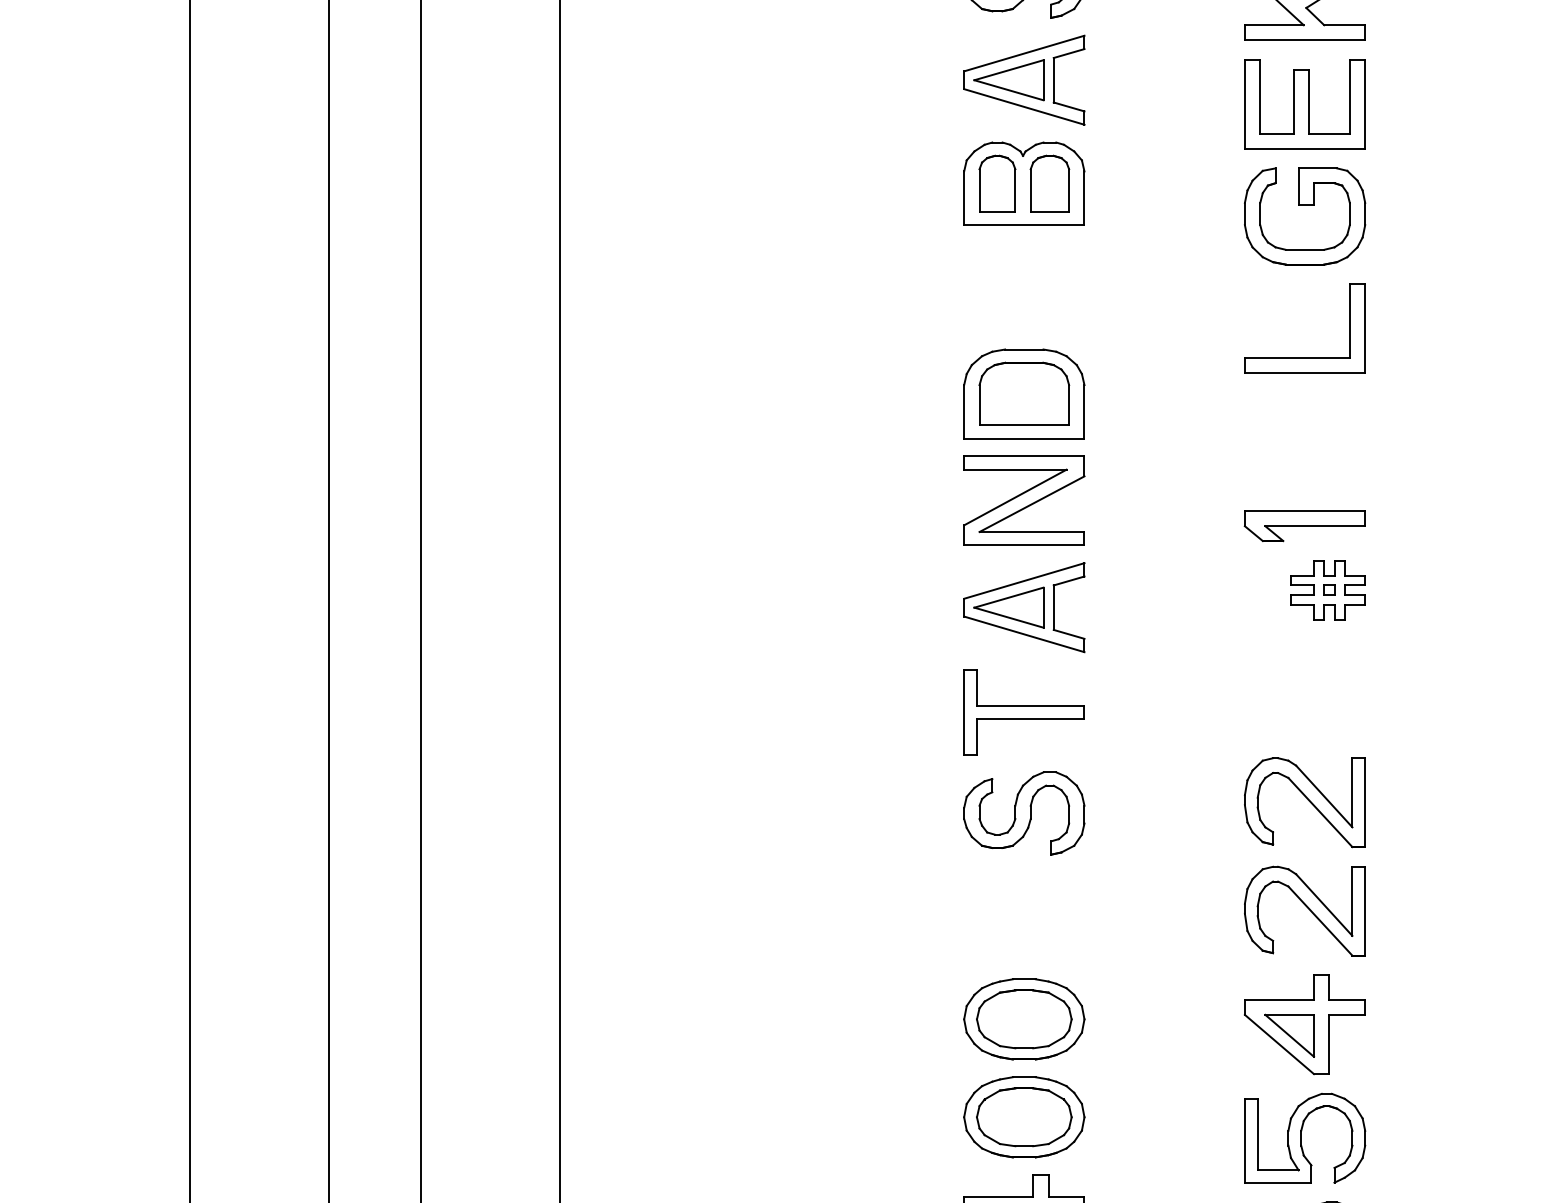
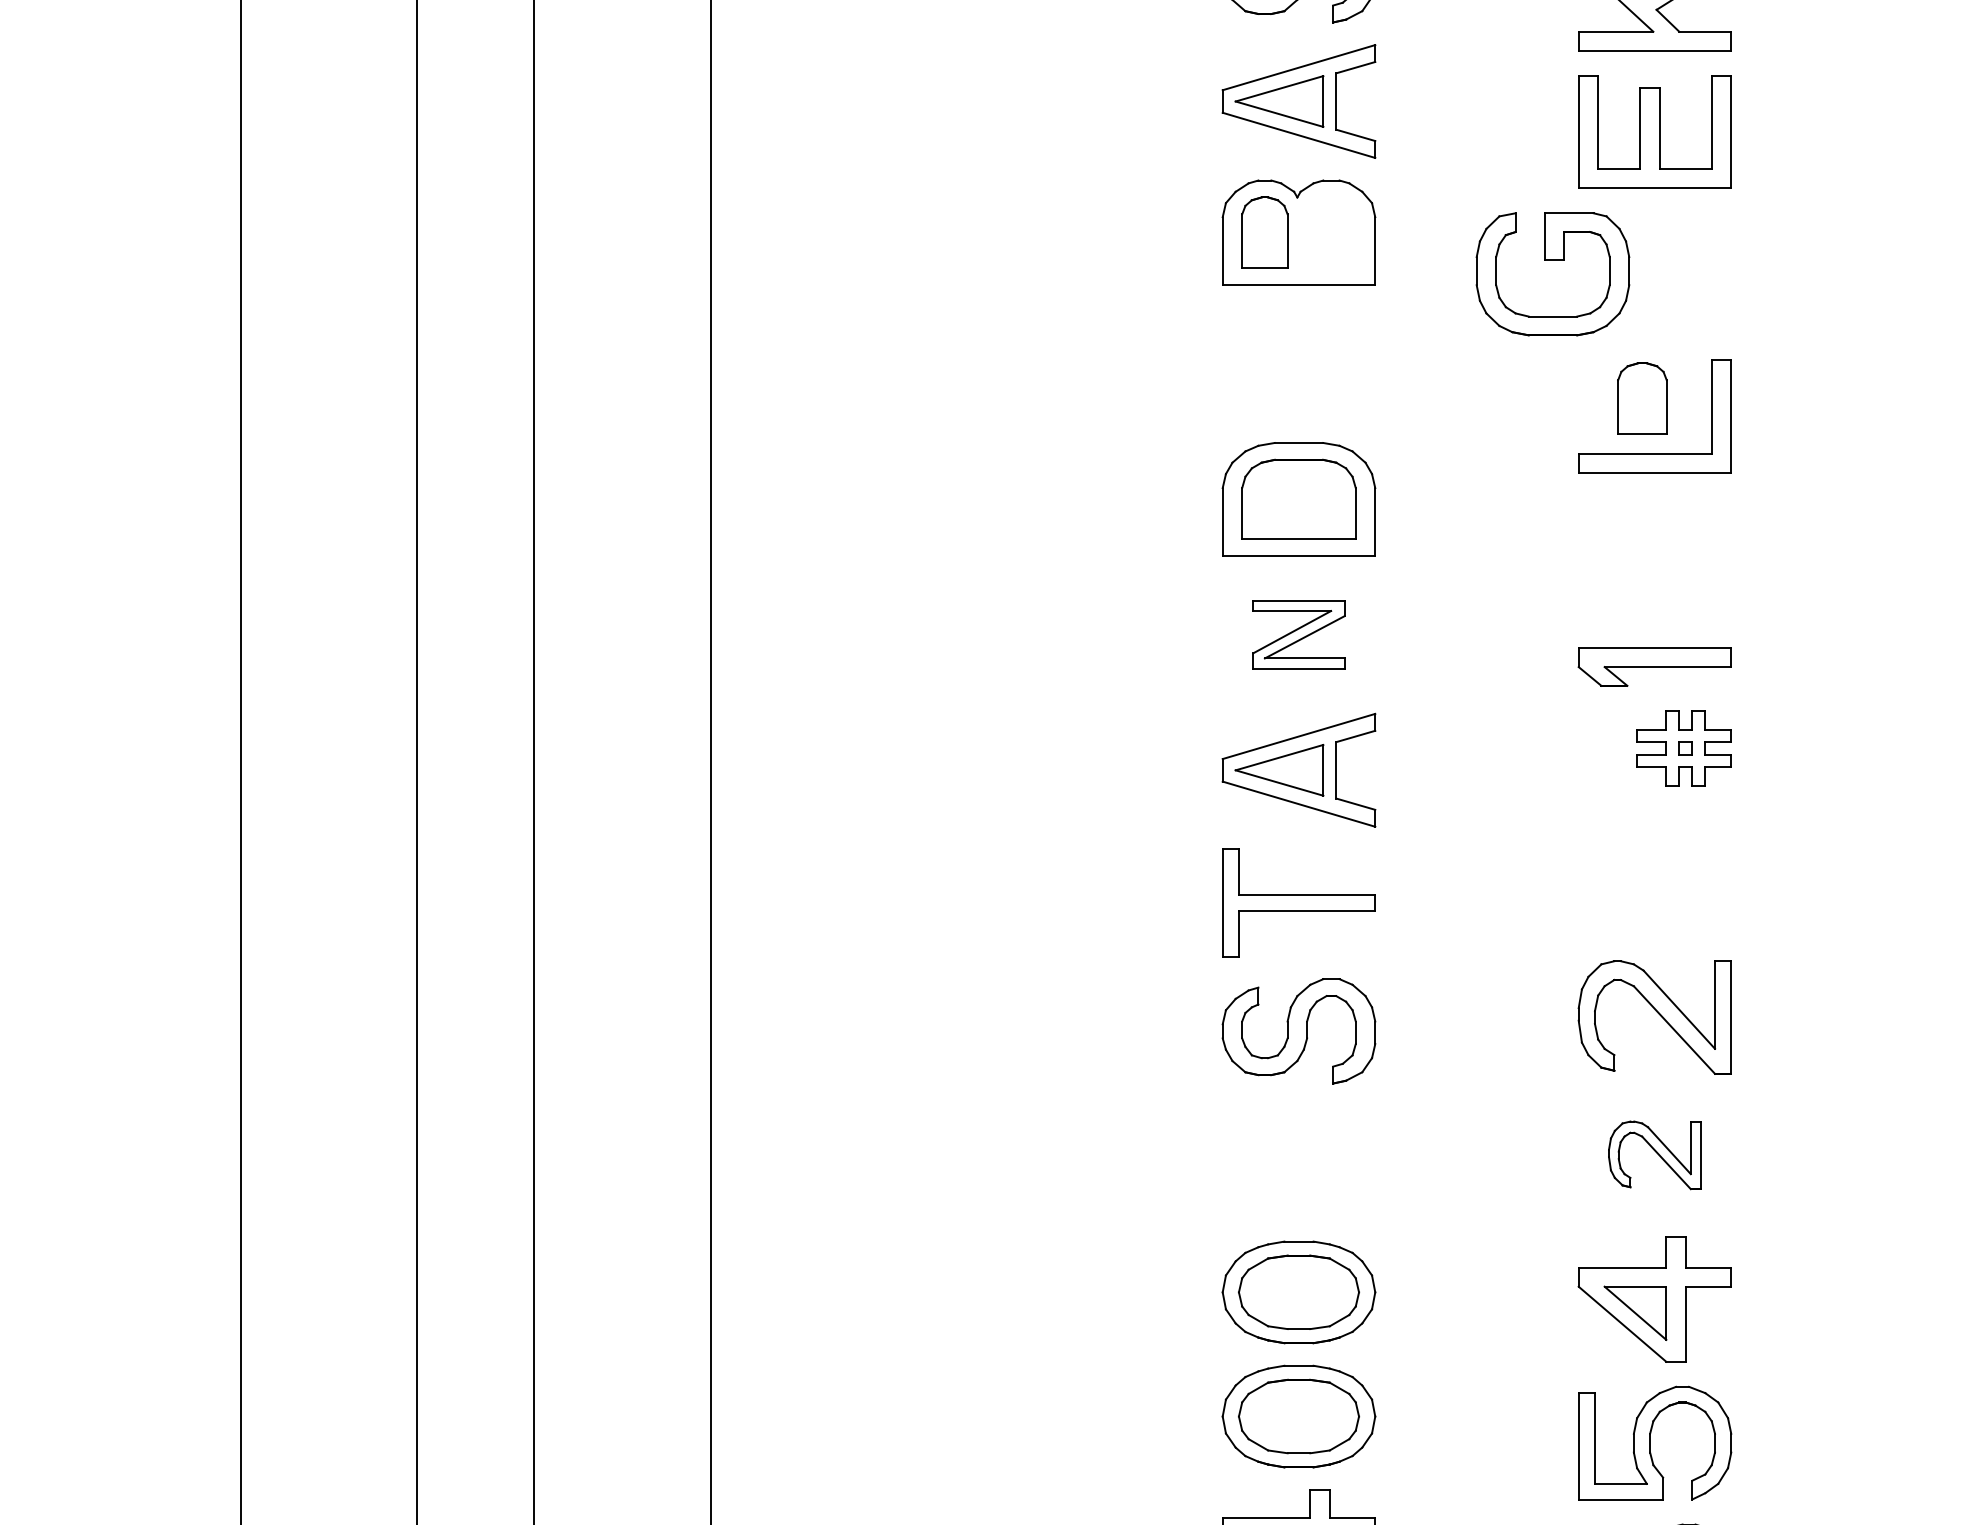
part: (1049, 183) -> (1642, 398), moved
part: (1304, 205) -> (1552, 260), moved
part: (1023, 500) -> (1298, 634), size x0.6
part: (1304, 911) -> (1654, 1155), size x0.6

